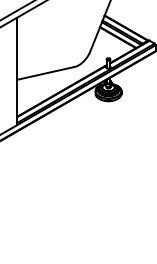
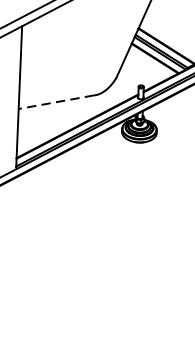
line: (45, 73) -> (56, 102), solid -> dashed

